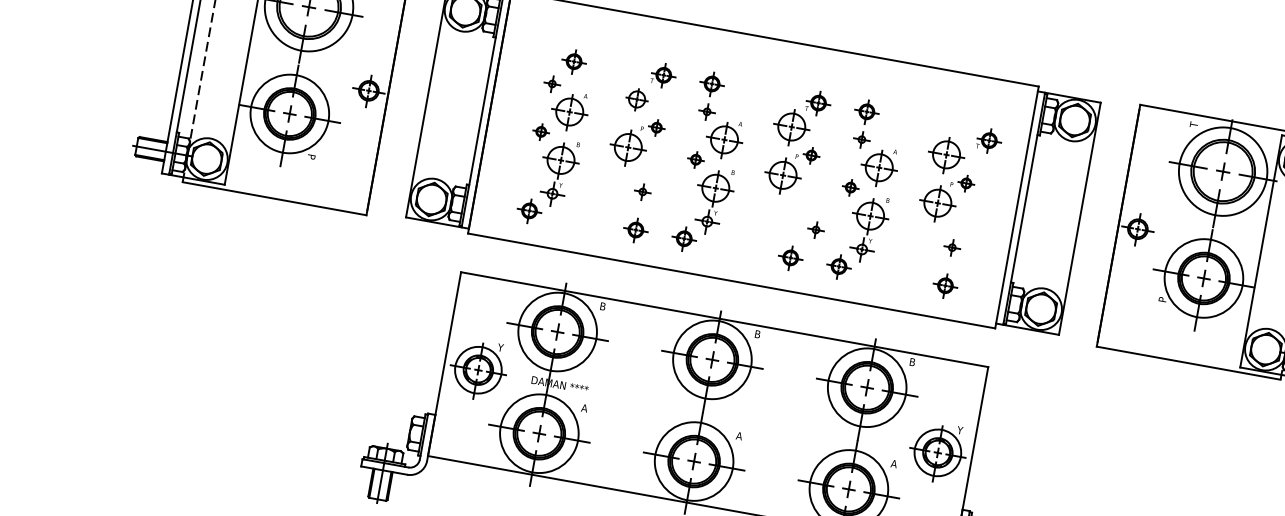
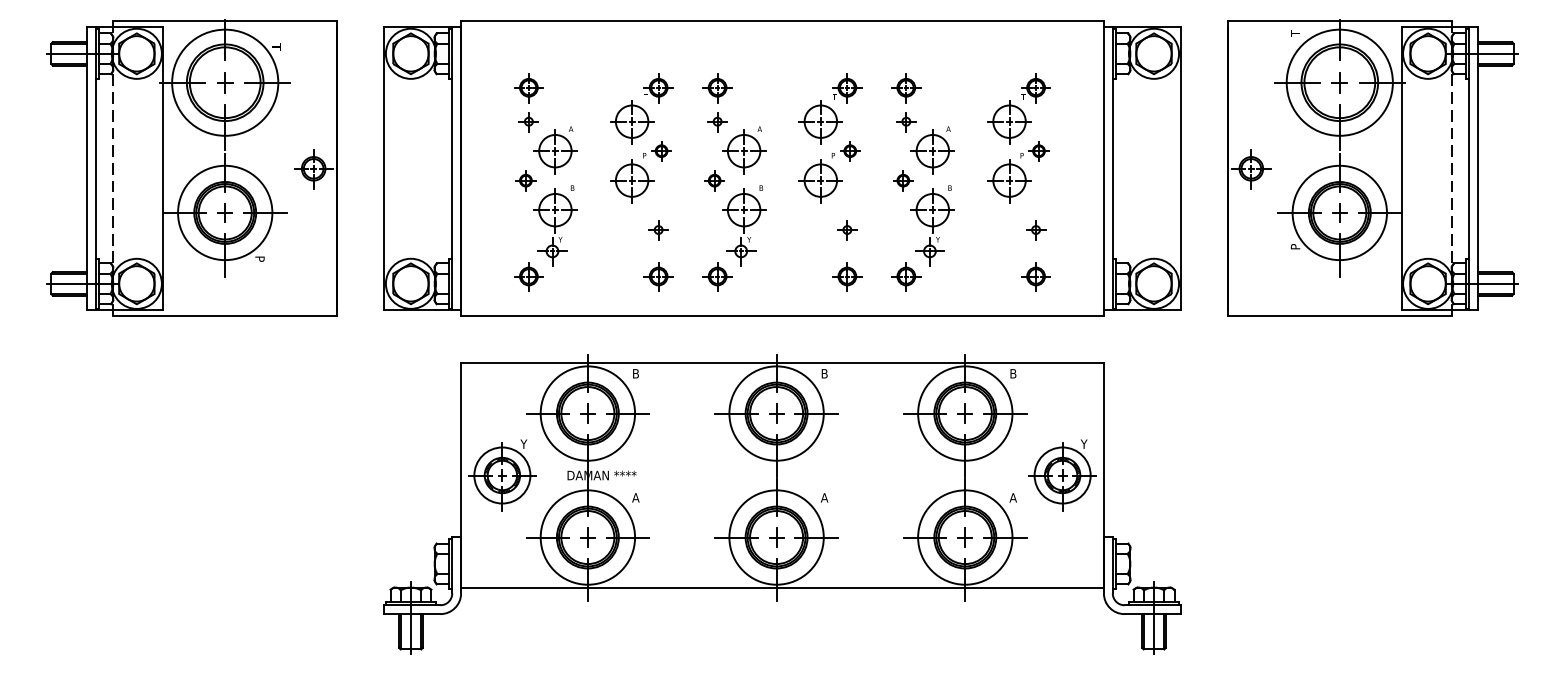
part: (573, 62) -> (528, 88), moved
part: (637, 99) -> (632, 122), size x1.67
part: (988, 141) -> (1035, 88), moved
part: (816, 230) -> (847, 230), moved

